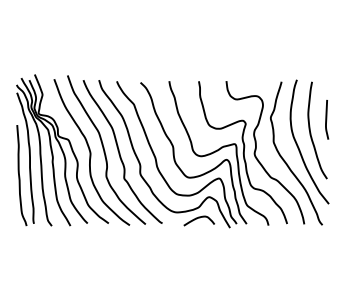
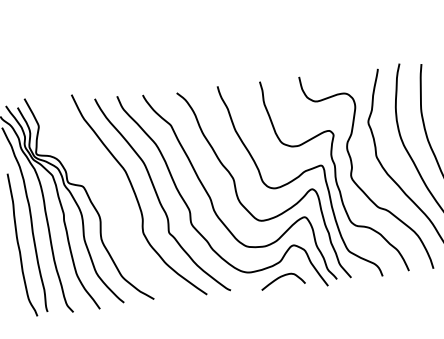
curve: (91, 152) -> (118, 200), removed

